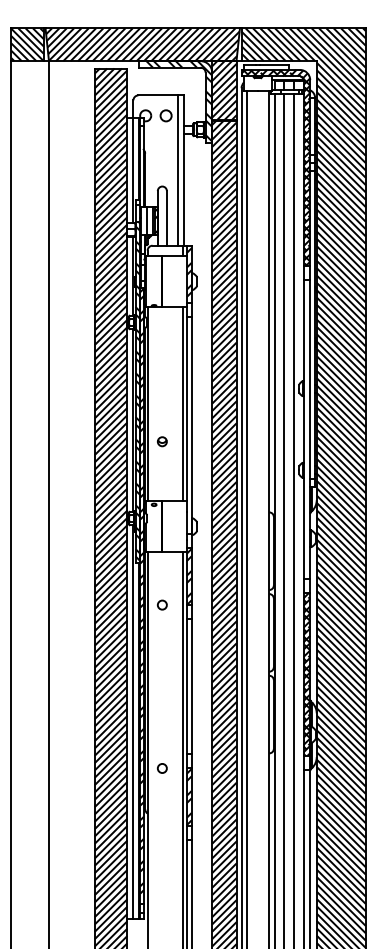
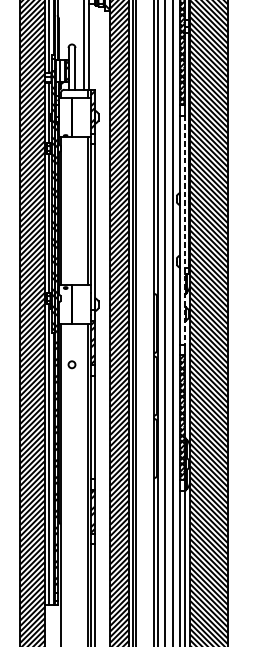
line: (310, 429) -> (185, 230), solid -> dashed
part: (162, 441) -> (72, 239), removed
circle: (162, 768) -> (72, 489), removed

